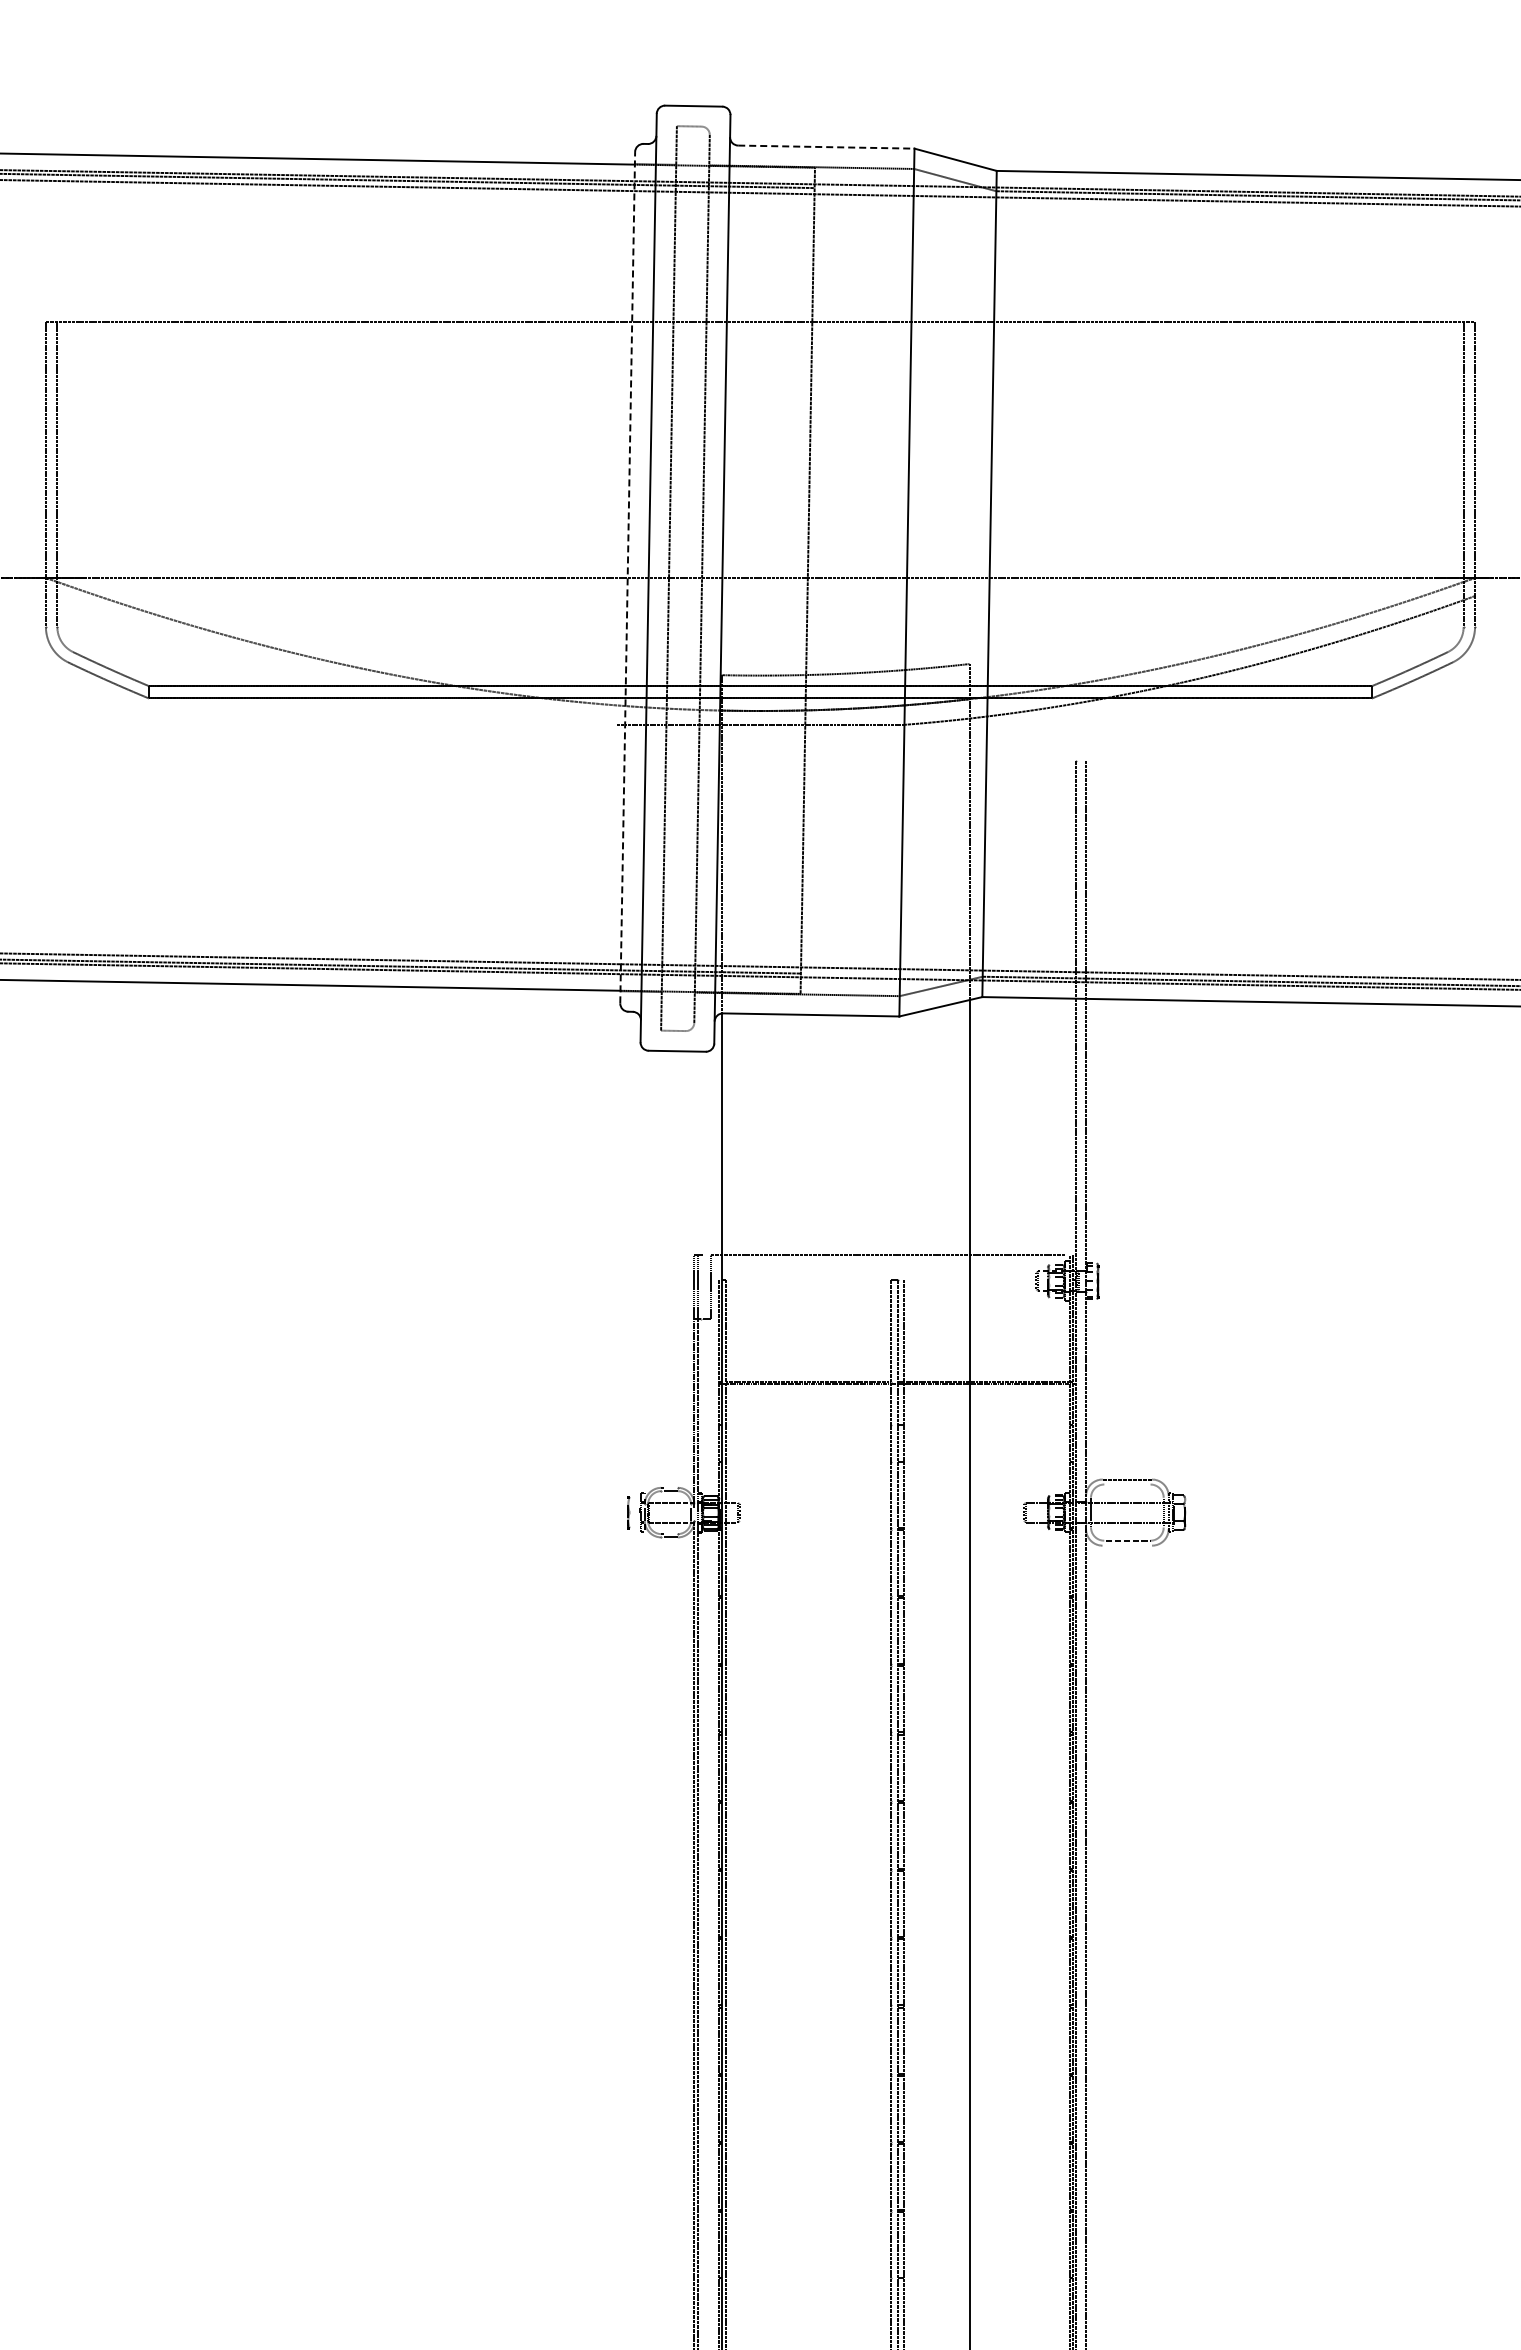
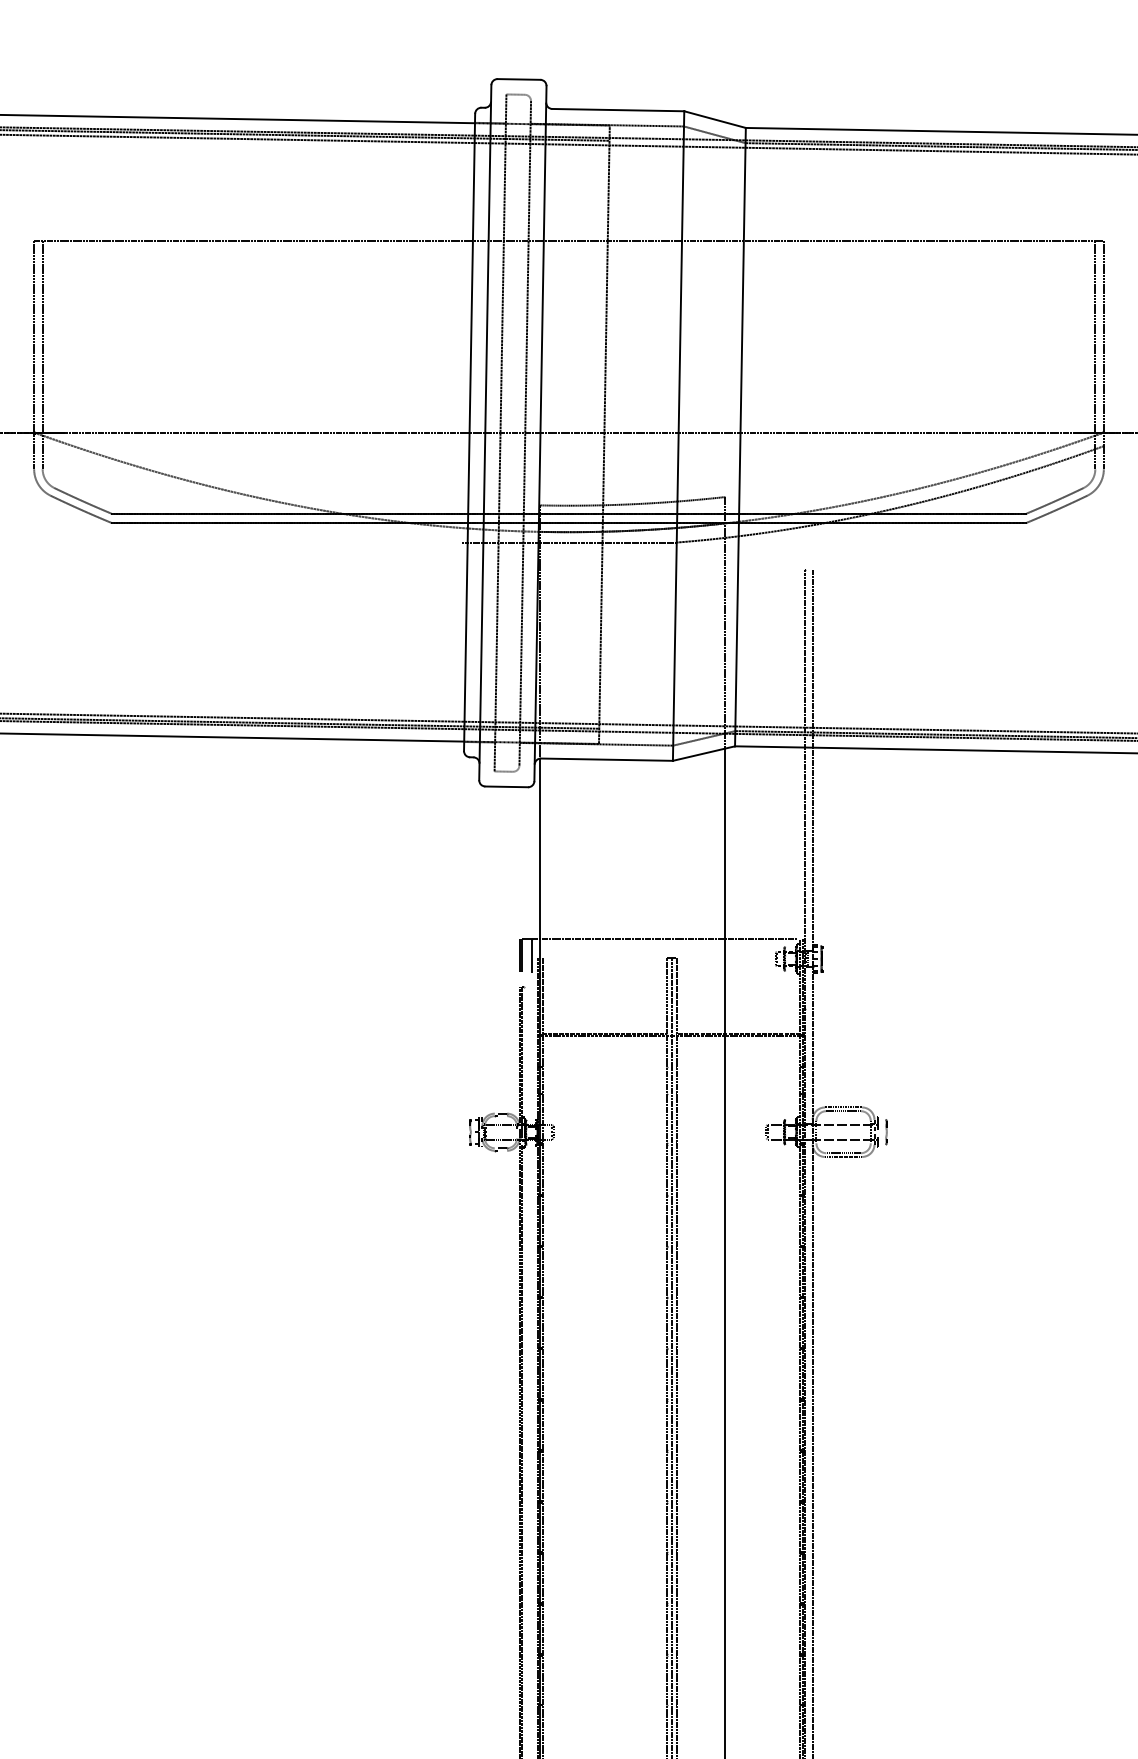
line: (826, 147) -> (618, 110), dashed -> solid
line: (627, 577) -> (469, 432), dashed -> solid
line: (1127, 1484) -> (843, 1111), added
line: (1127, 1545) -> (843, 1156), added

